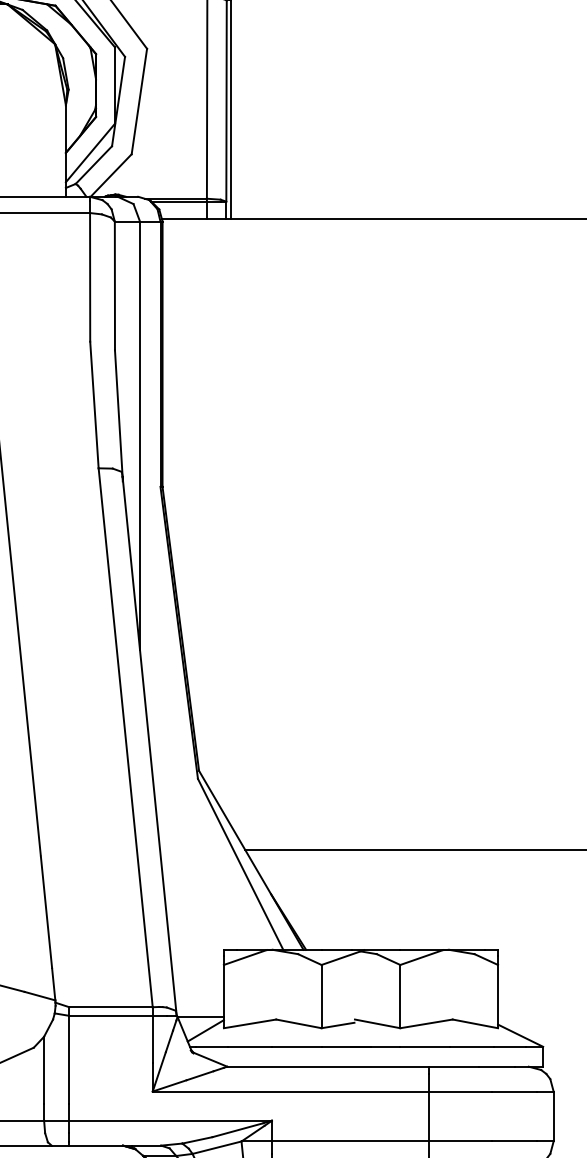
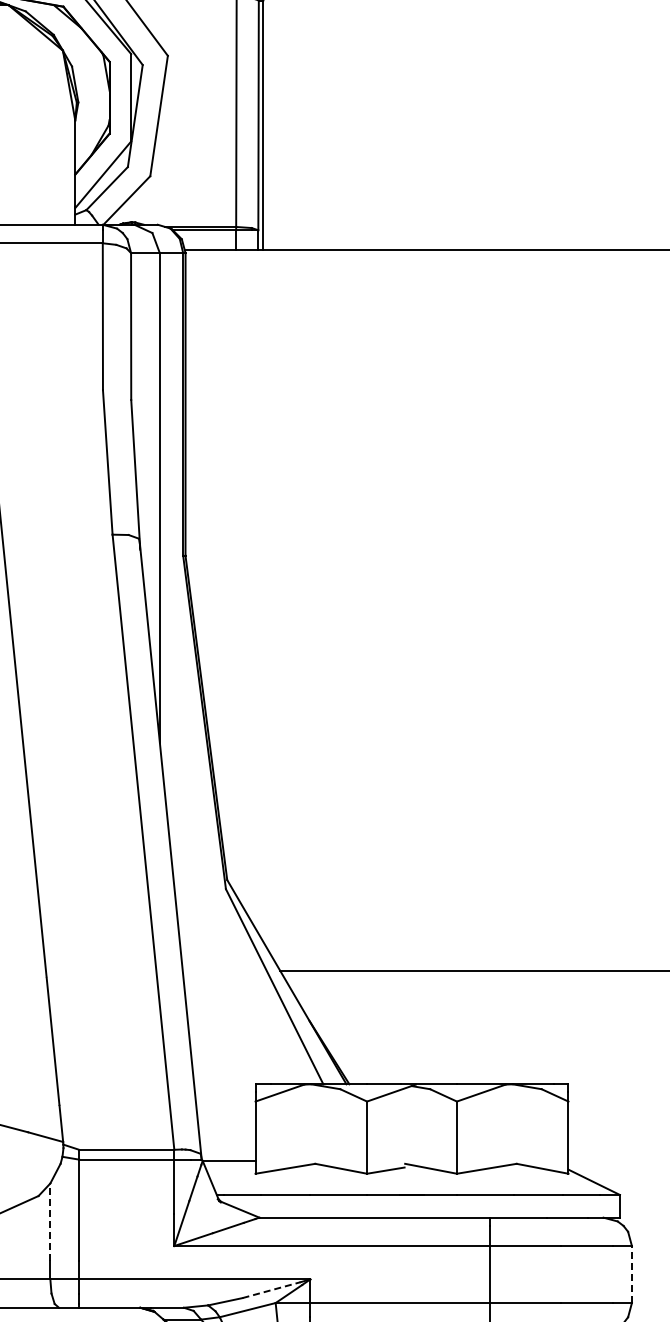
line: (205, 1030) -> (234, 1176), removed
line: (44, 1070) -> (50, 1222), solid -> dashed
line: (553, 1116) -> (631, 1274), solid -> dashed
line: (238, 1130) -> (272, 1290), solid -> dashed

